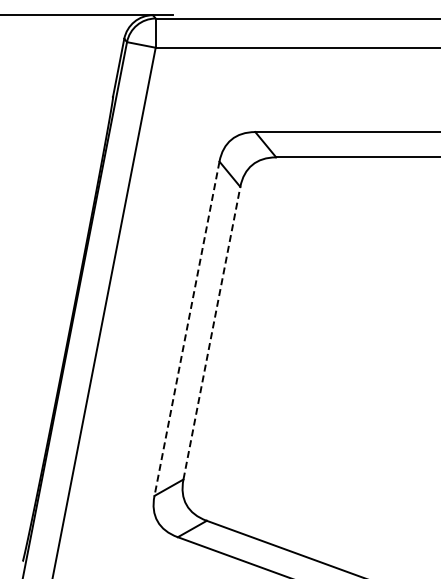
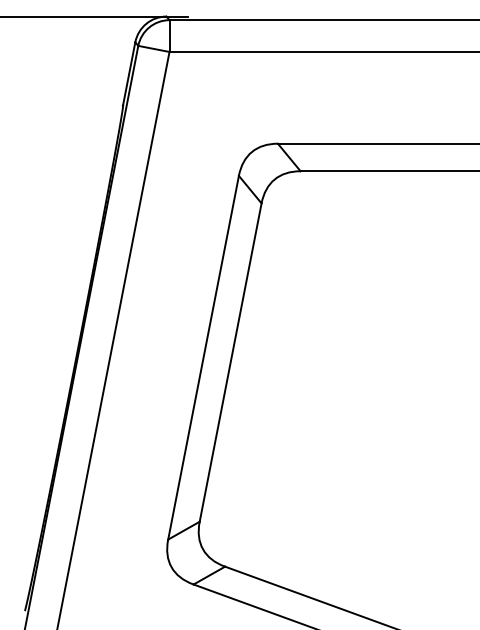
line: (186, 329) -> (203, 358), dashed -> solid
line: (212, 332) -> (231, 361), dashed -> solid

